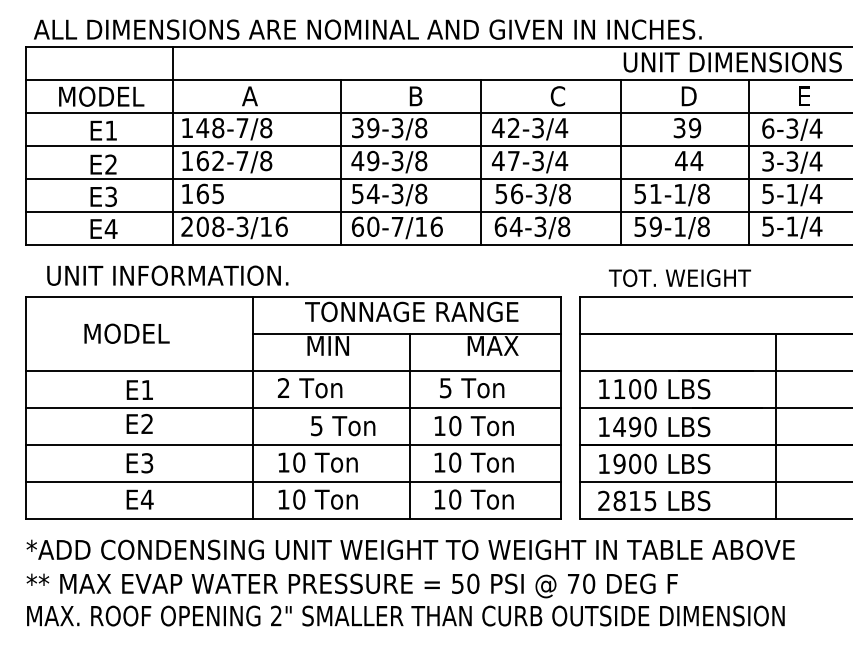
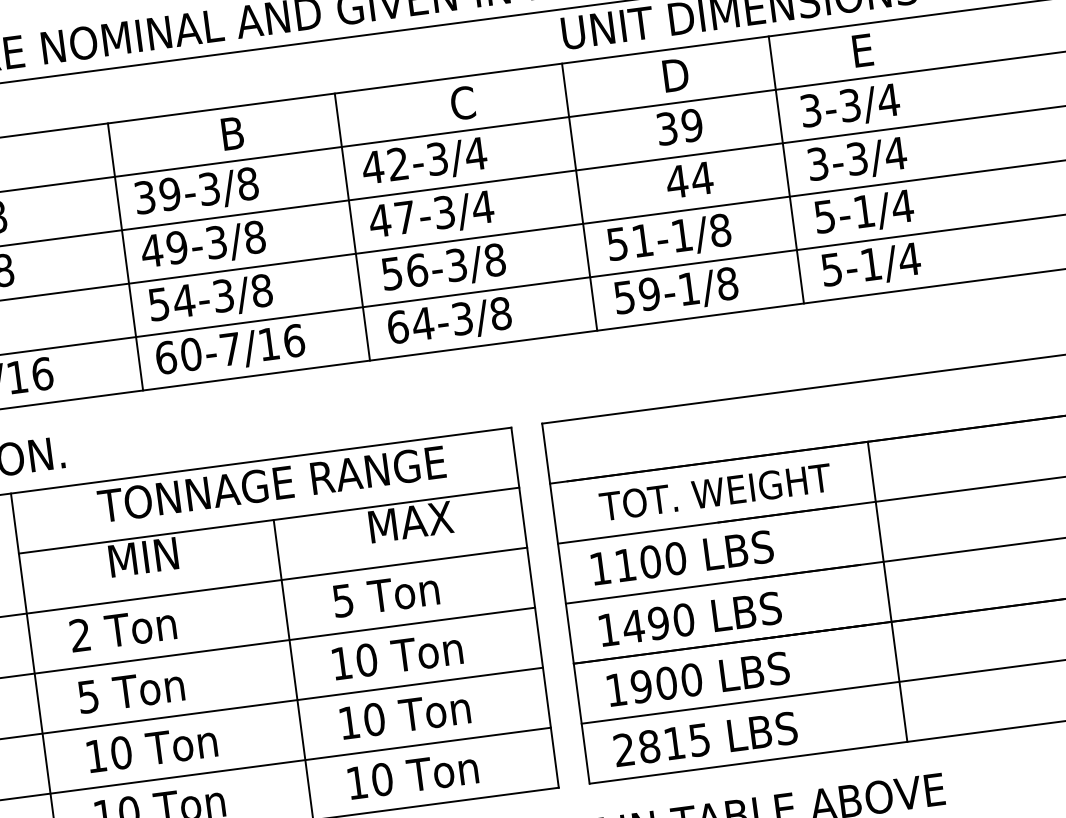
text: (768, 128) -> (811, 110), 6-3/4 -> 3-3/4
text: (679, 278) -> (714, 492), moved
text: (343, 426) -> (131, 691), moved

